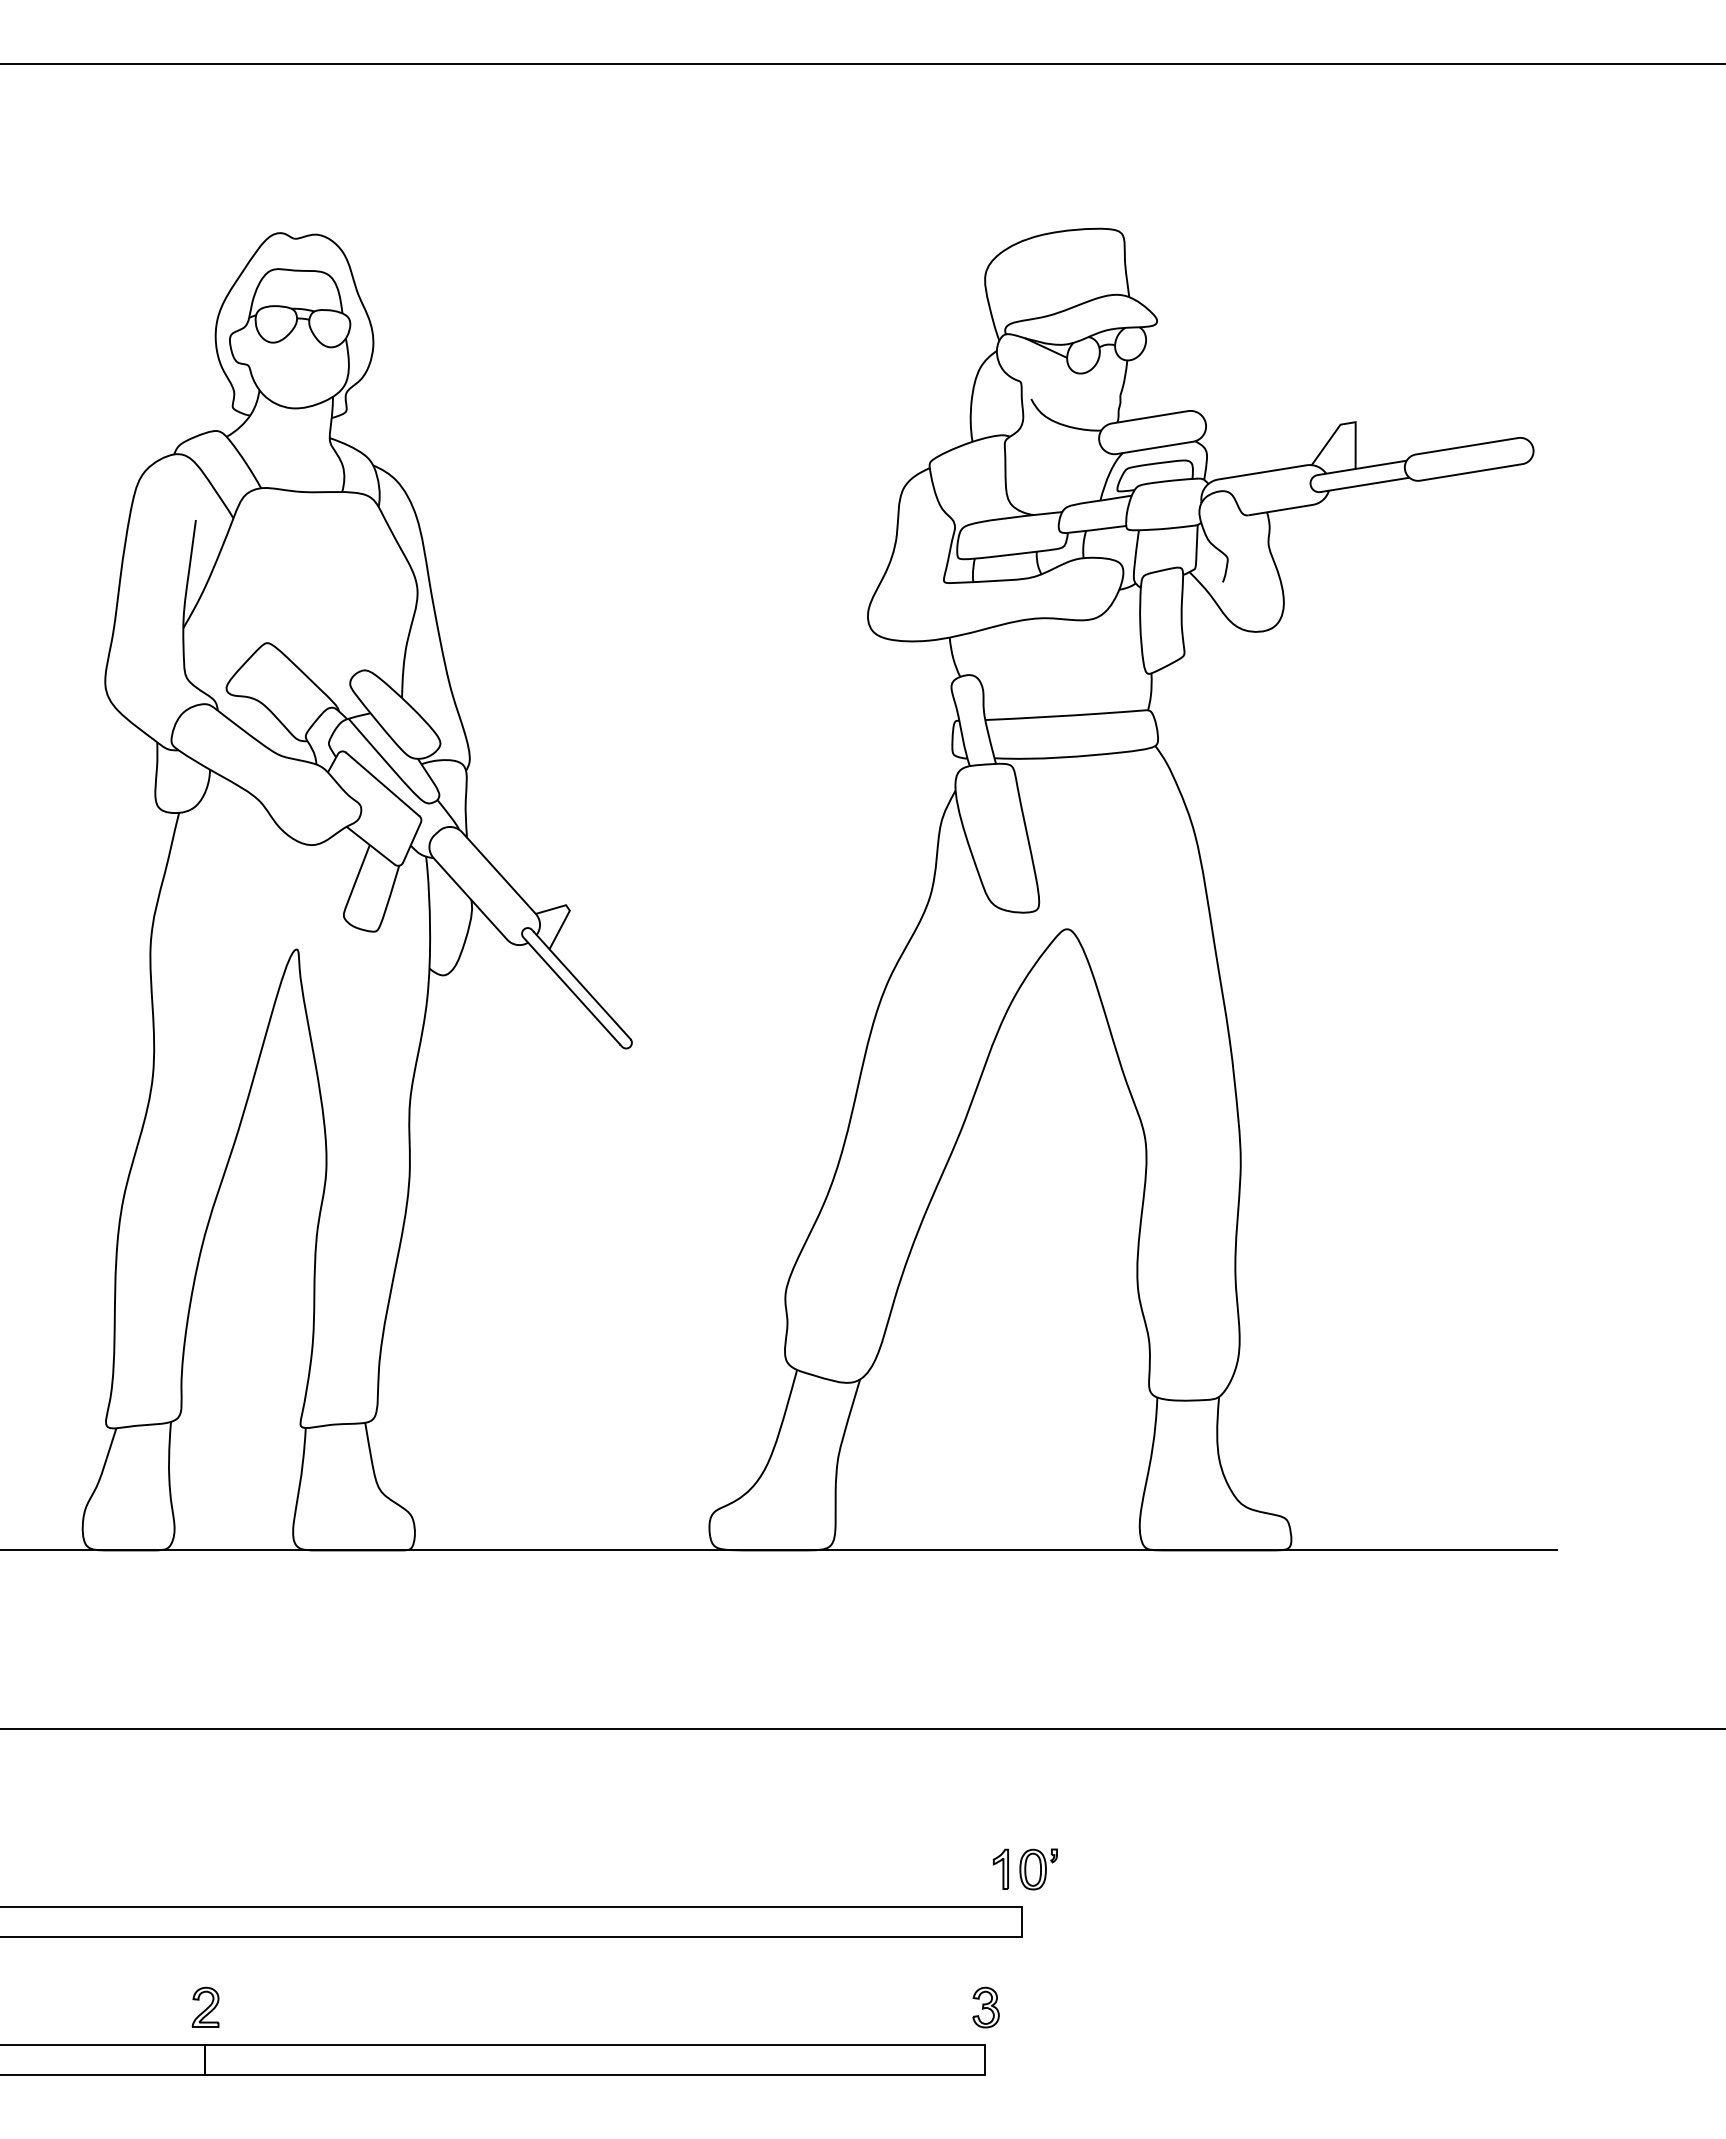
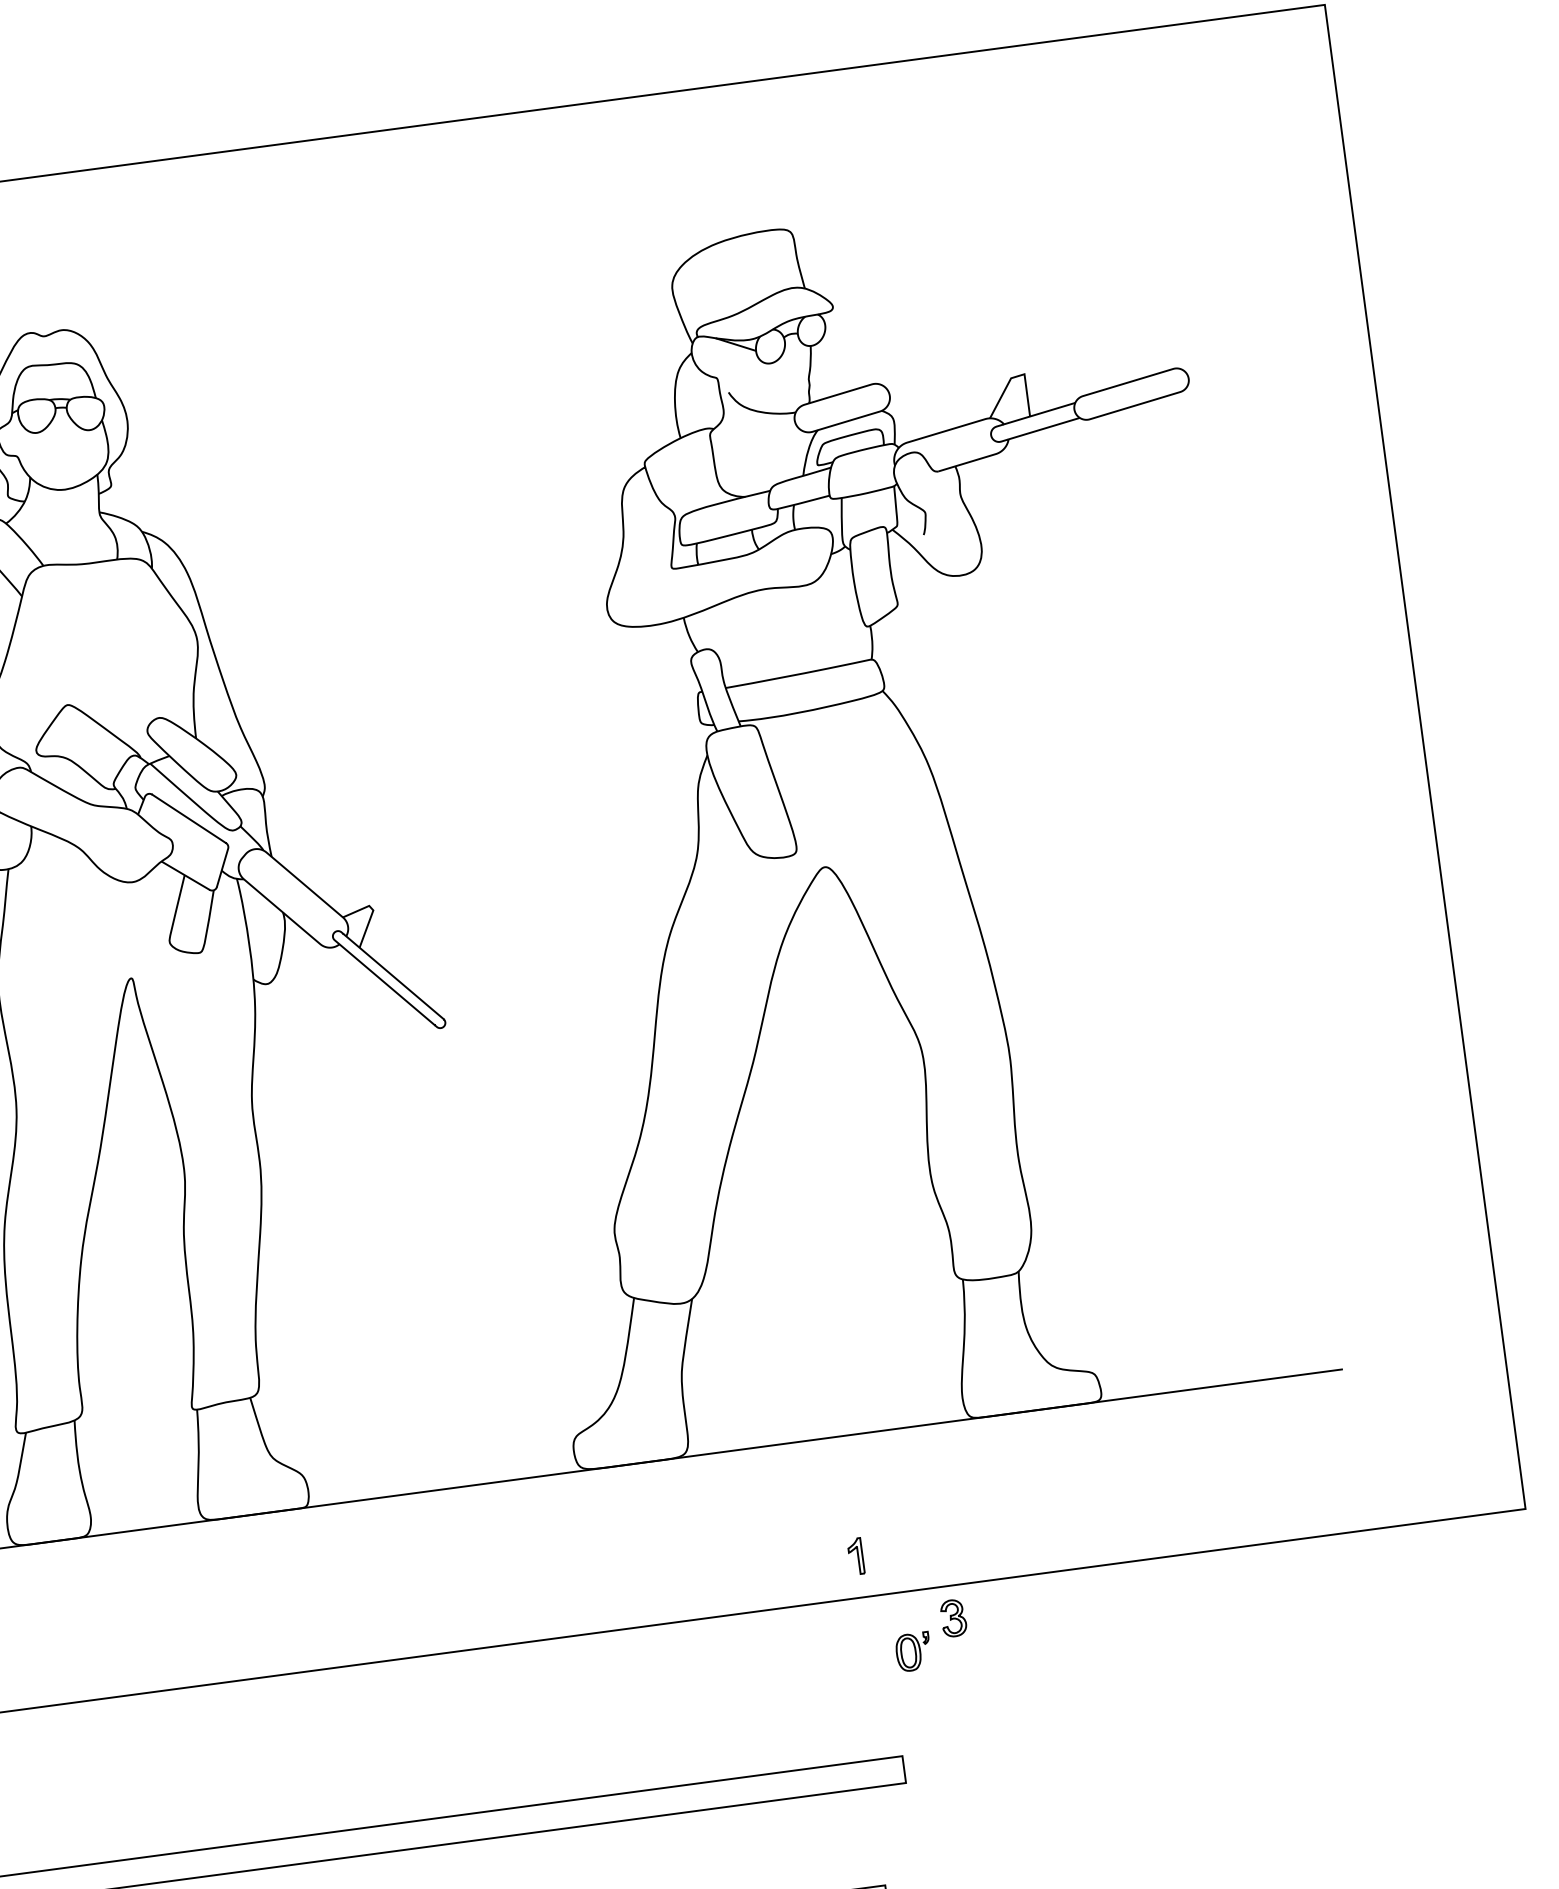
part: (1000, 1868) -> (855, 1555), moved
part: (1038, 1869) -> (913, 1652), moved
part: (985, 2007) -> (953, 1618), moved

